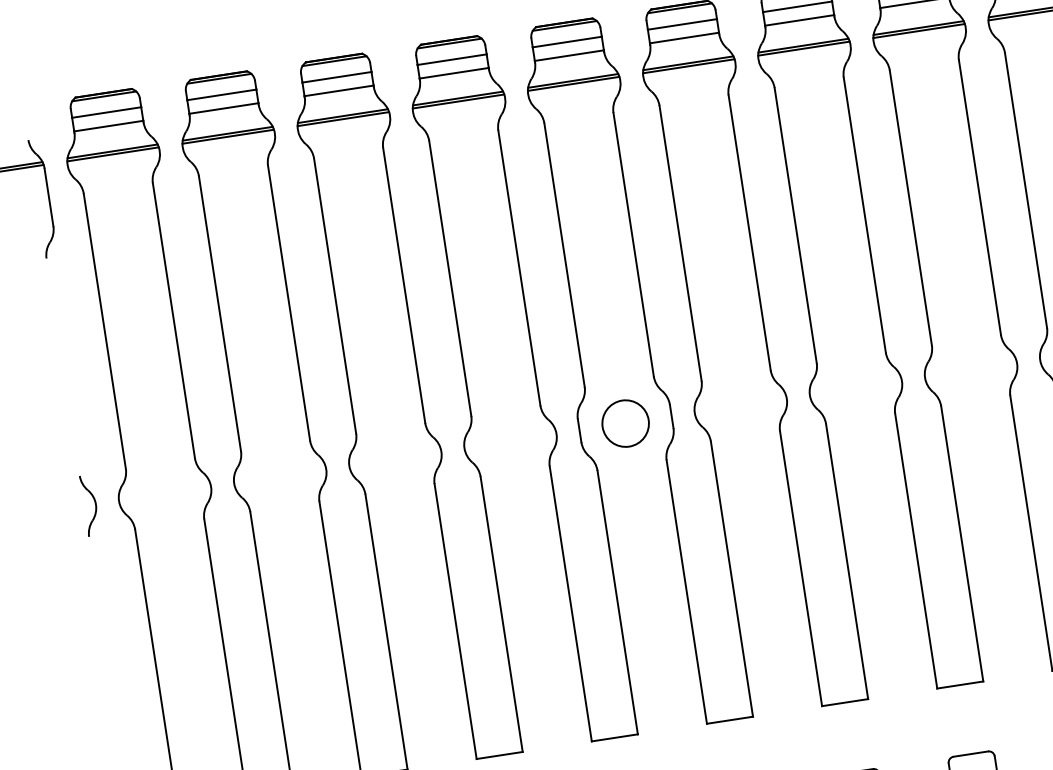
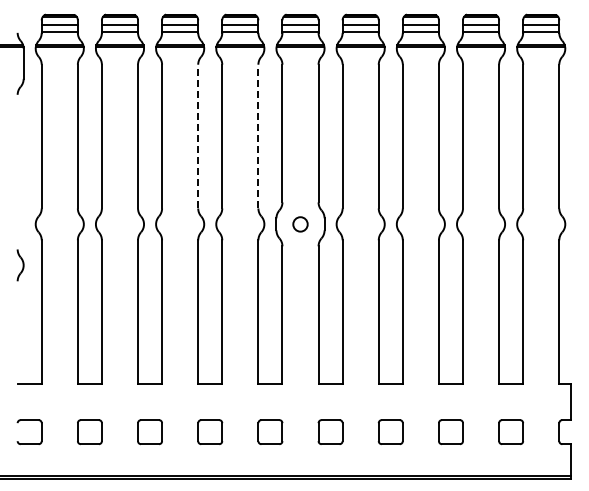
line: (519, 267) -> (258, 136), solid -> dashed
line: (404, 285) -> (198, 136), solid -> dashed
circle: (625, 423) -> (300, 224), size x0.6
part: (89, 505) -> (20, 265), moved

